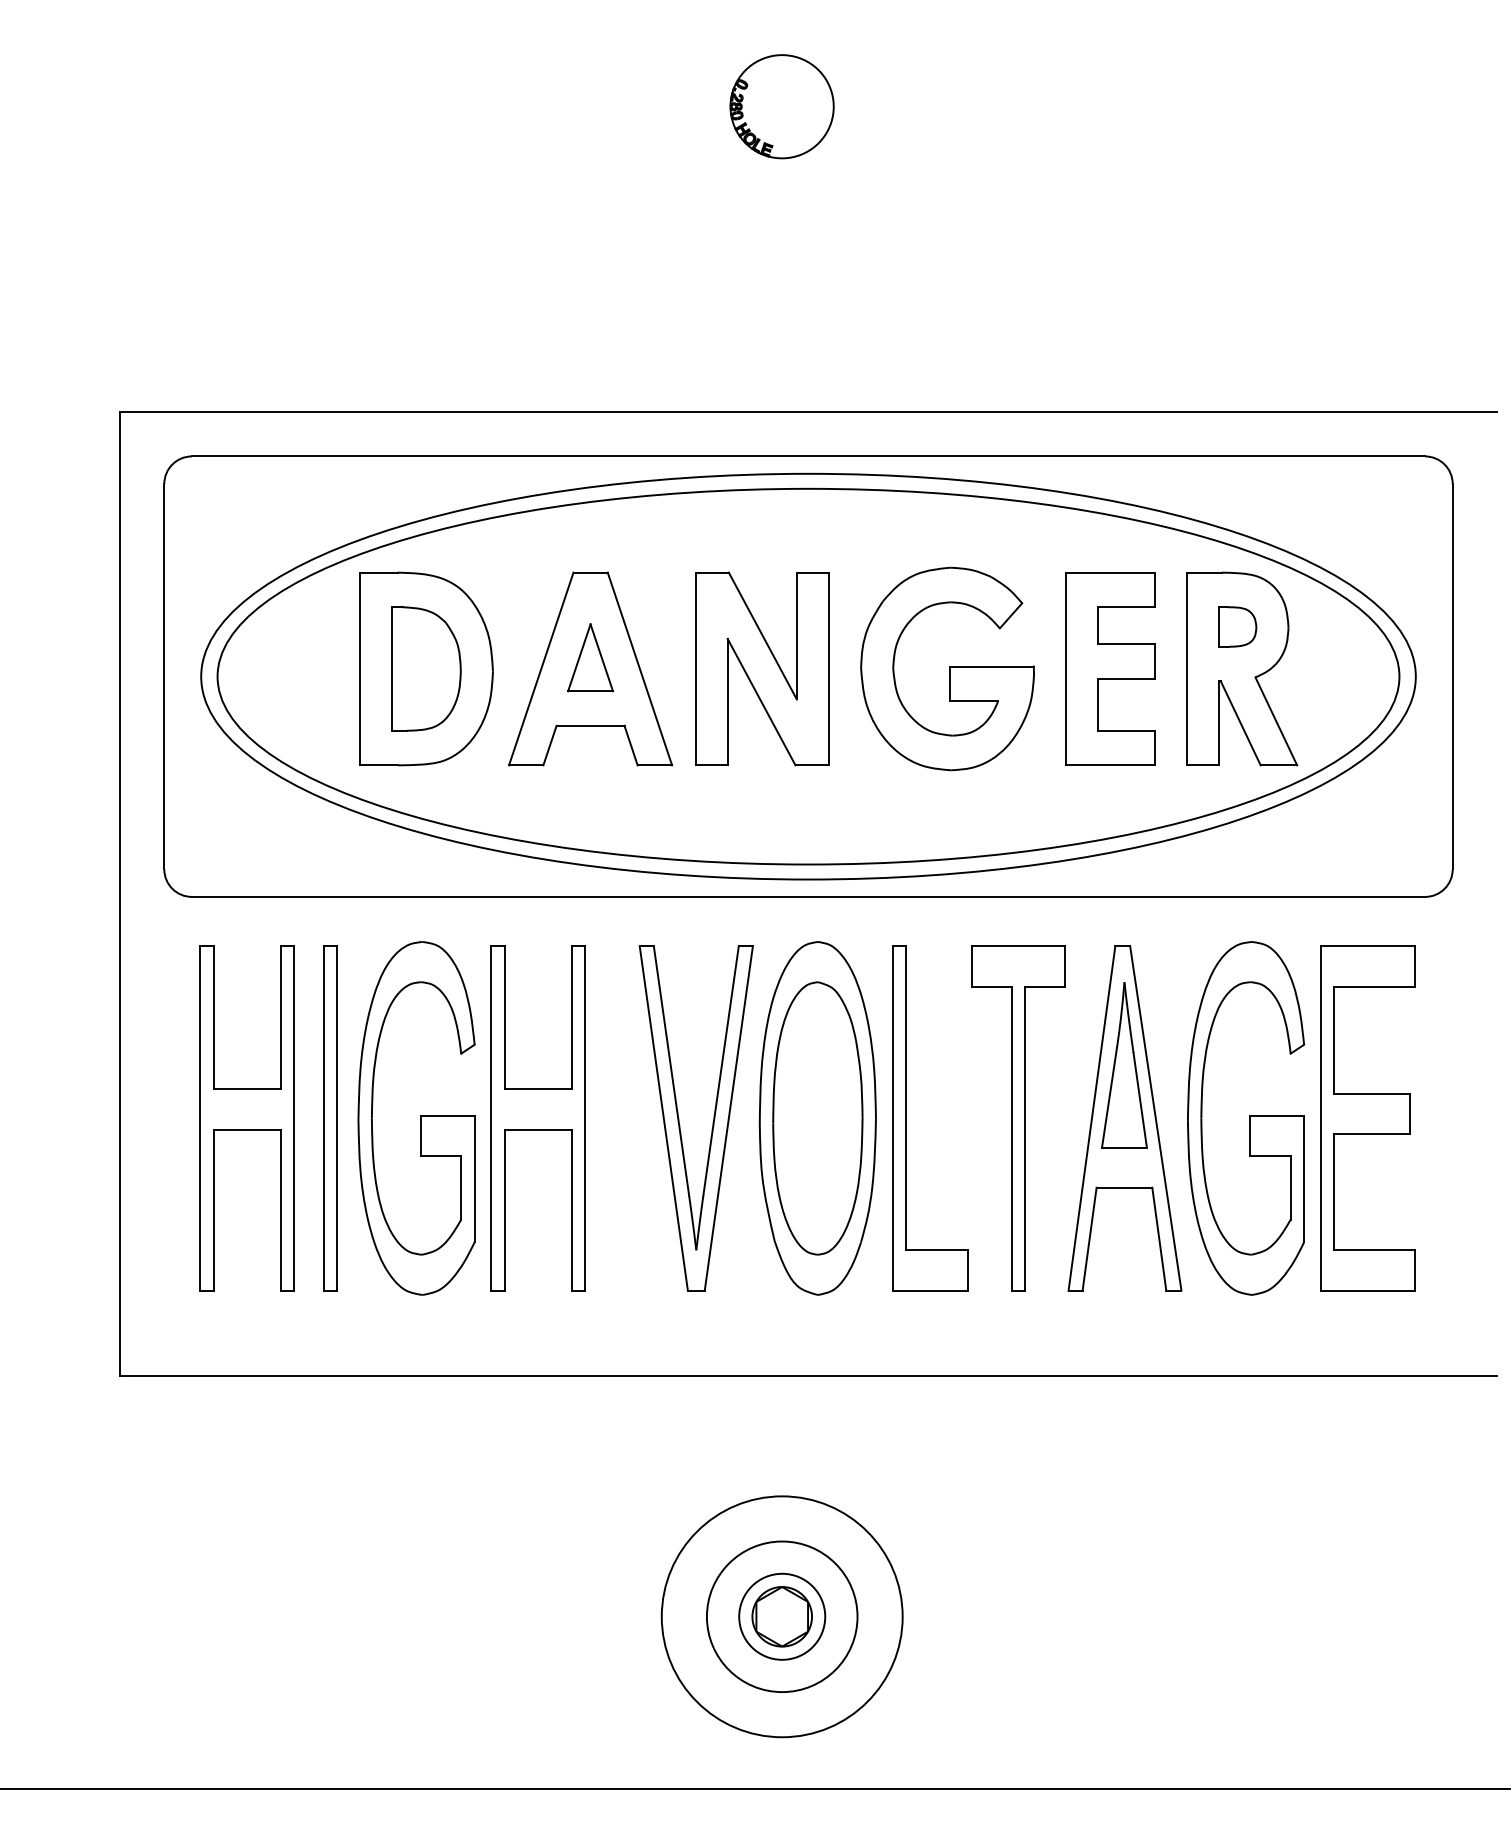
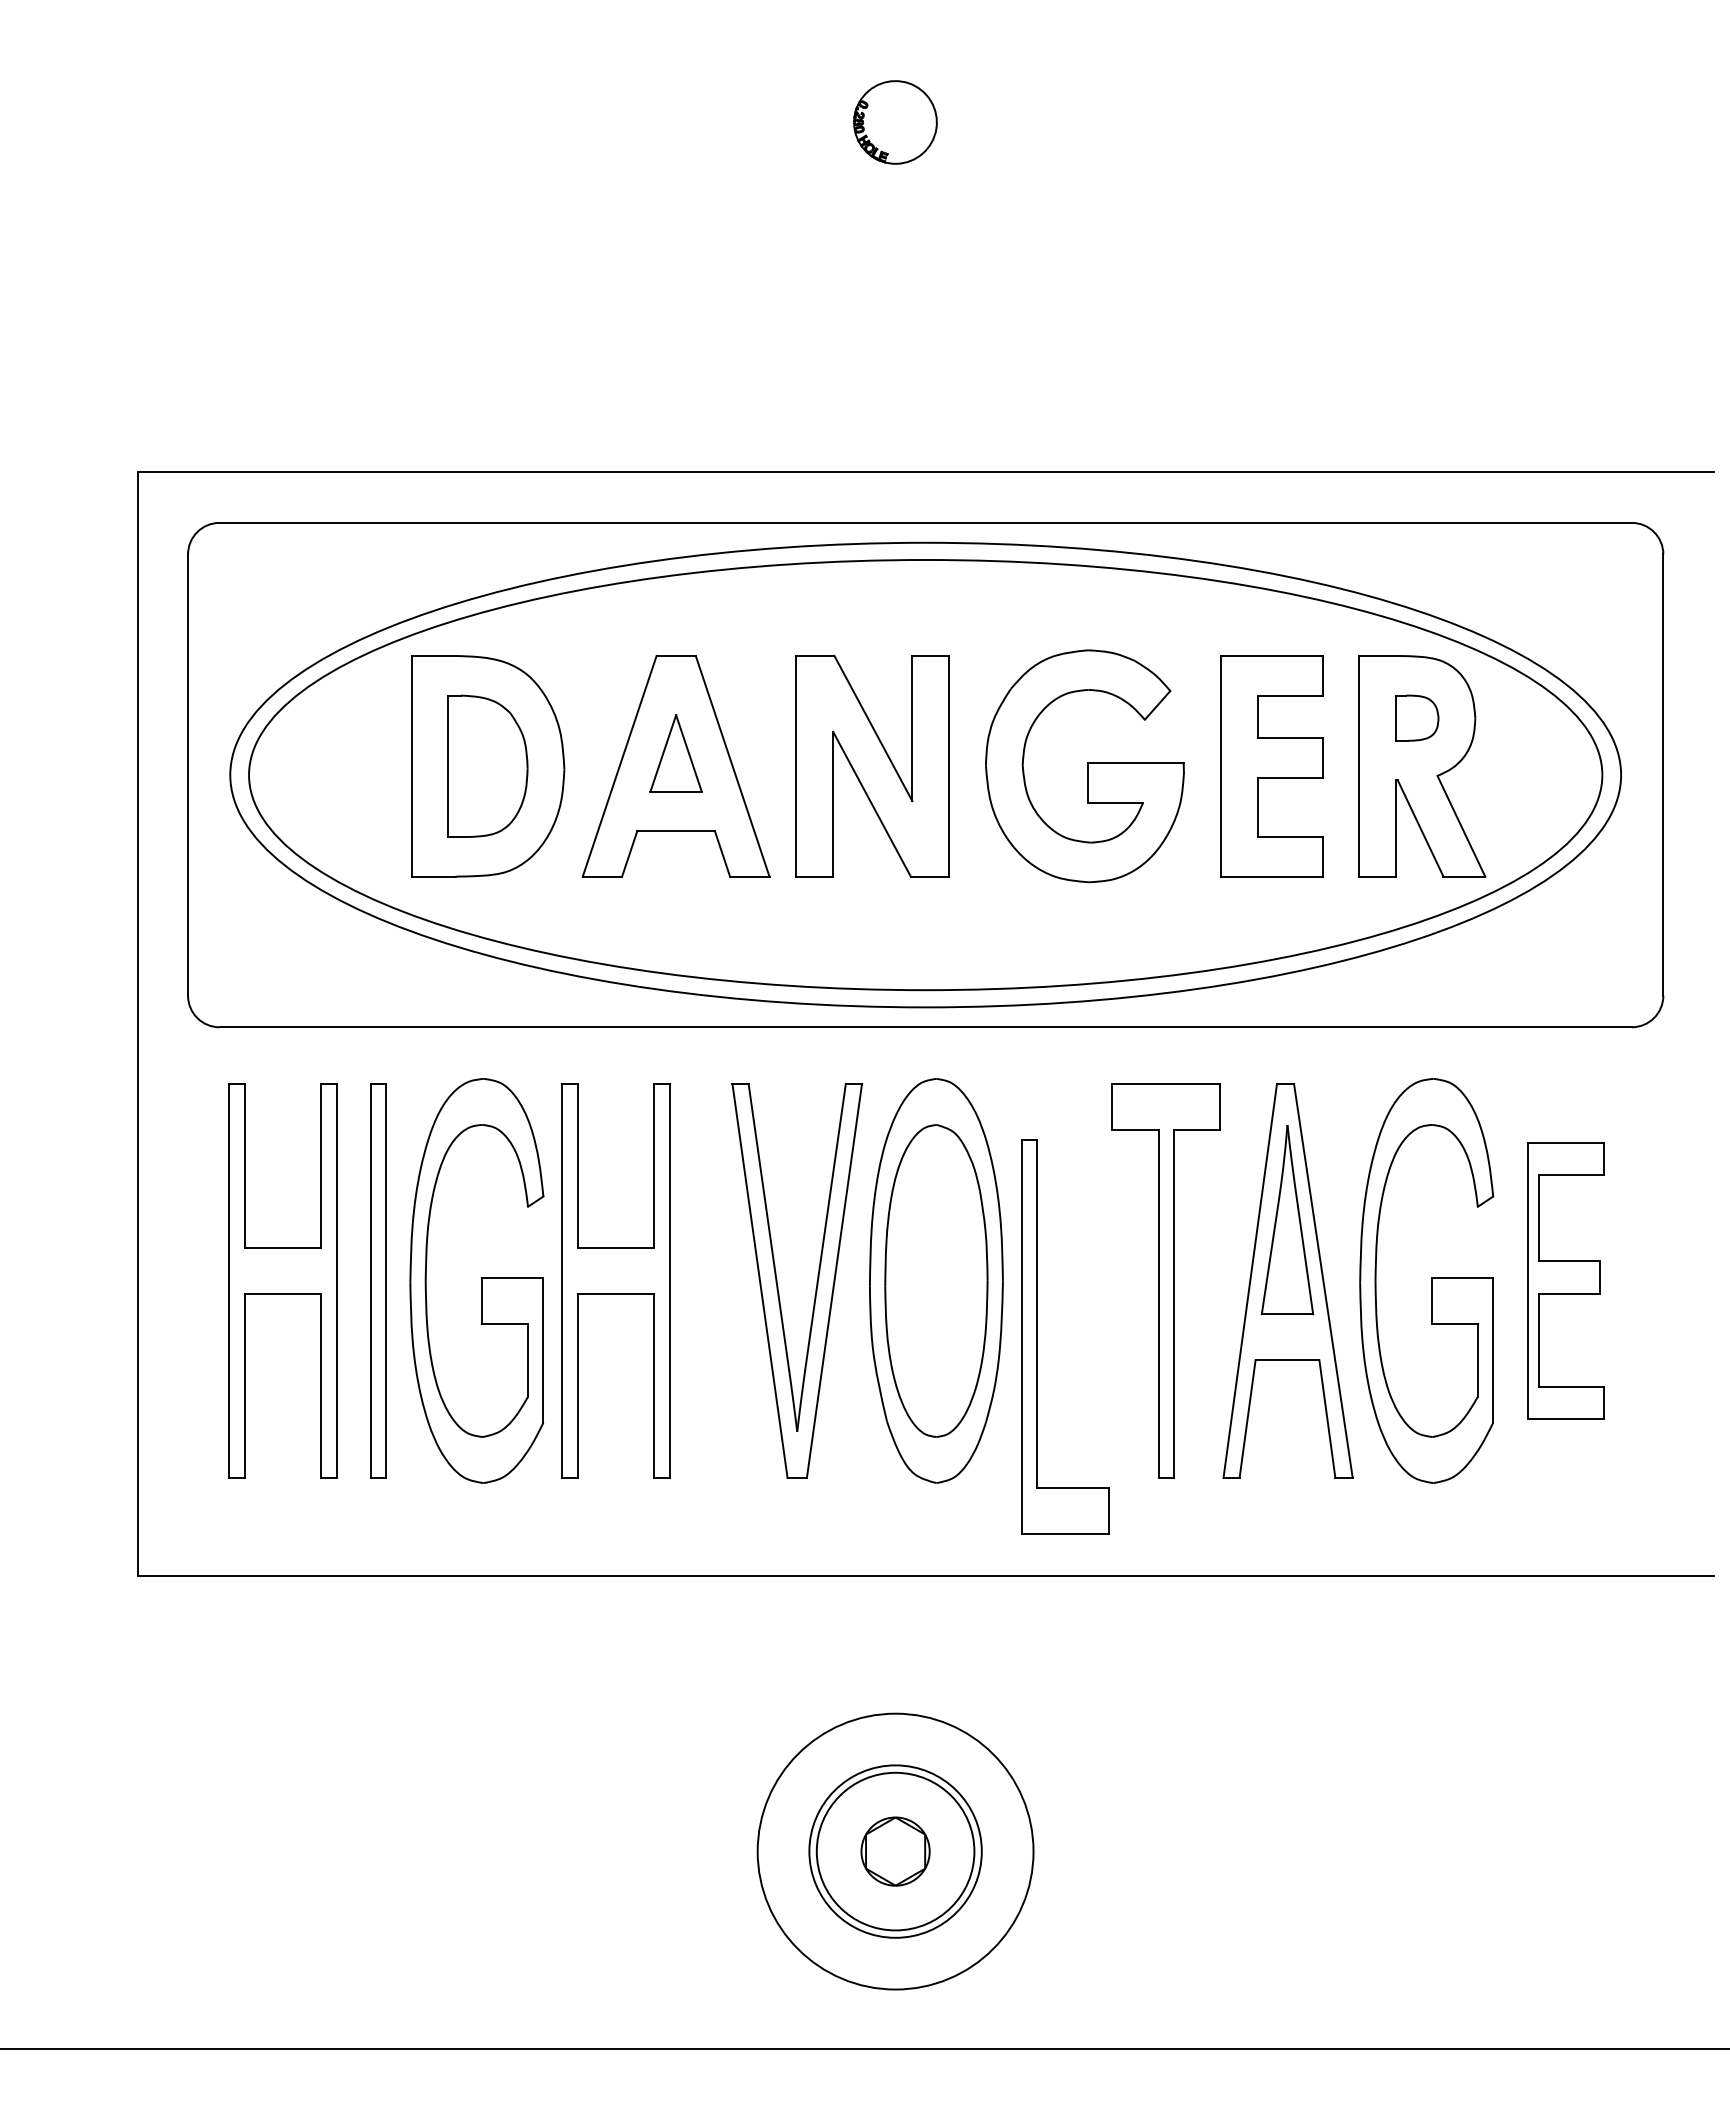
part: (782, 106) -> (895, 122), size x0.7
part: (906, 1118) -> (1037, 1336), moved
part: (1367, 1118) -> (1565, 1280), size x0.7
circle: (782, 1616) -> (895, 1851), size x1.6

